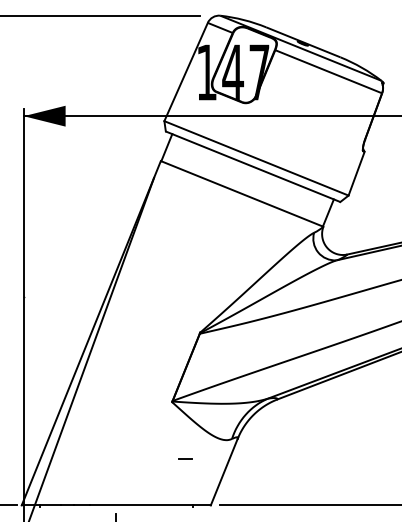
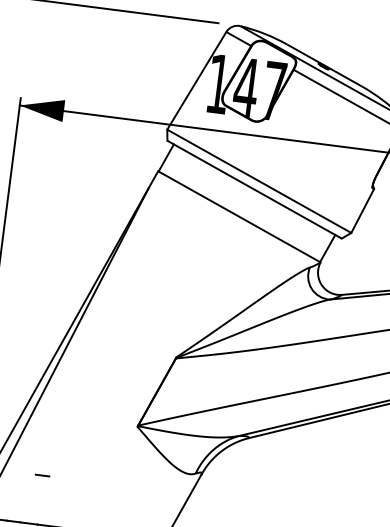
line: (185, 458) -> (42, 474), moved

